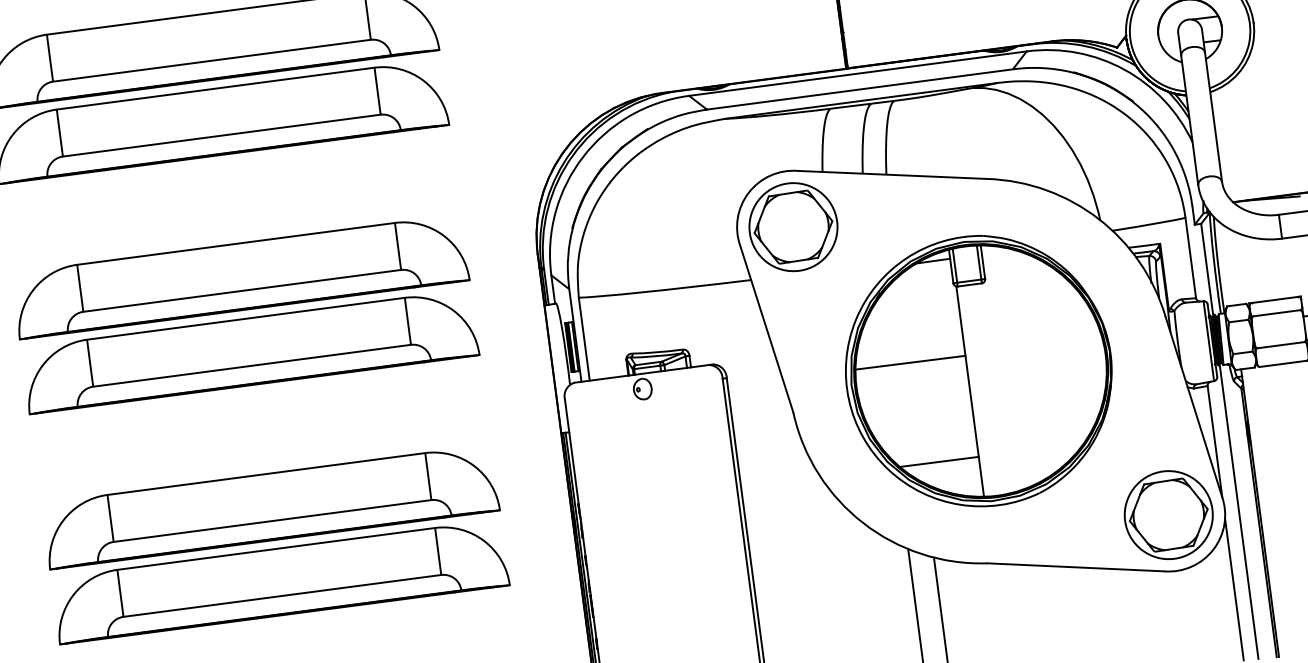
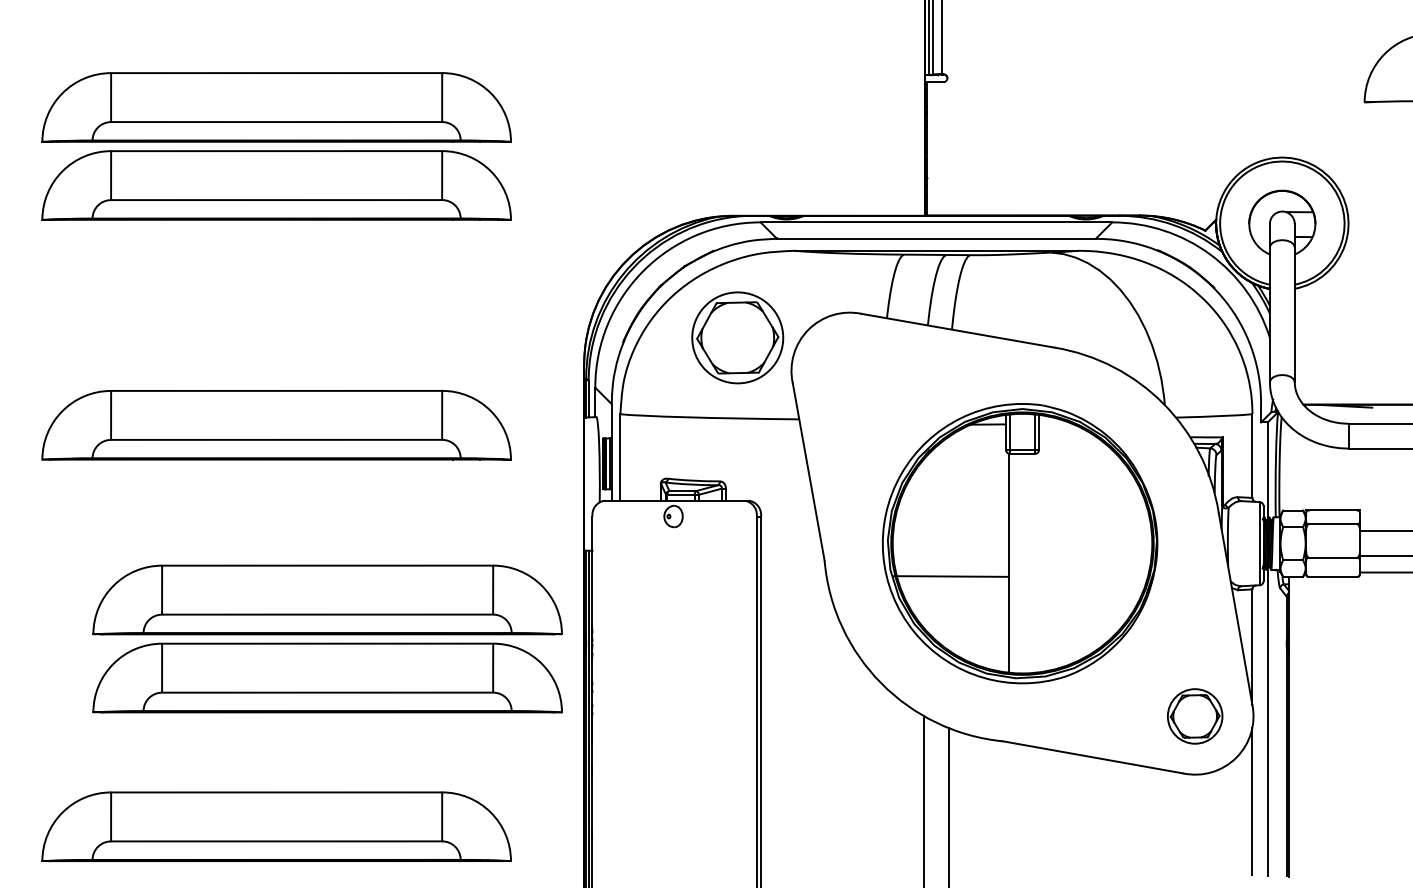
part: (793, 226) -> (737, 337), moved
part: (240, 276) -> (276, 346), removed
line: (910, 362) -> (951, 576), moved
line: (939, 461) -> (967, 630), removed
part: (1168, 515) -> (1194, 716), size x0.6
part: (275, 543) -> (327, 638), moved

